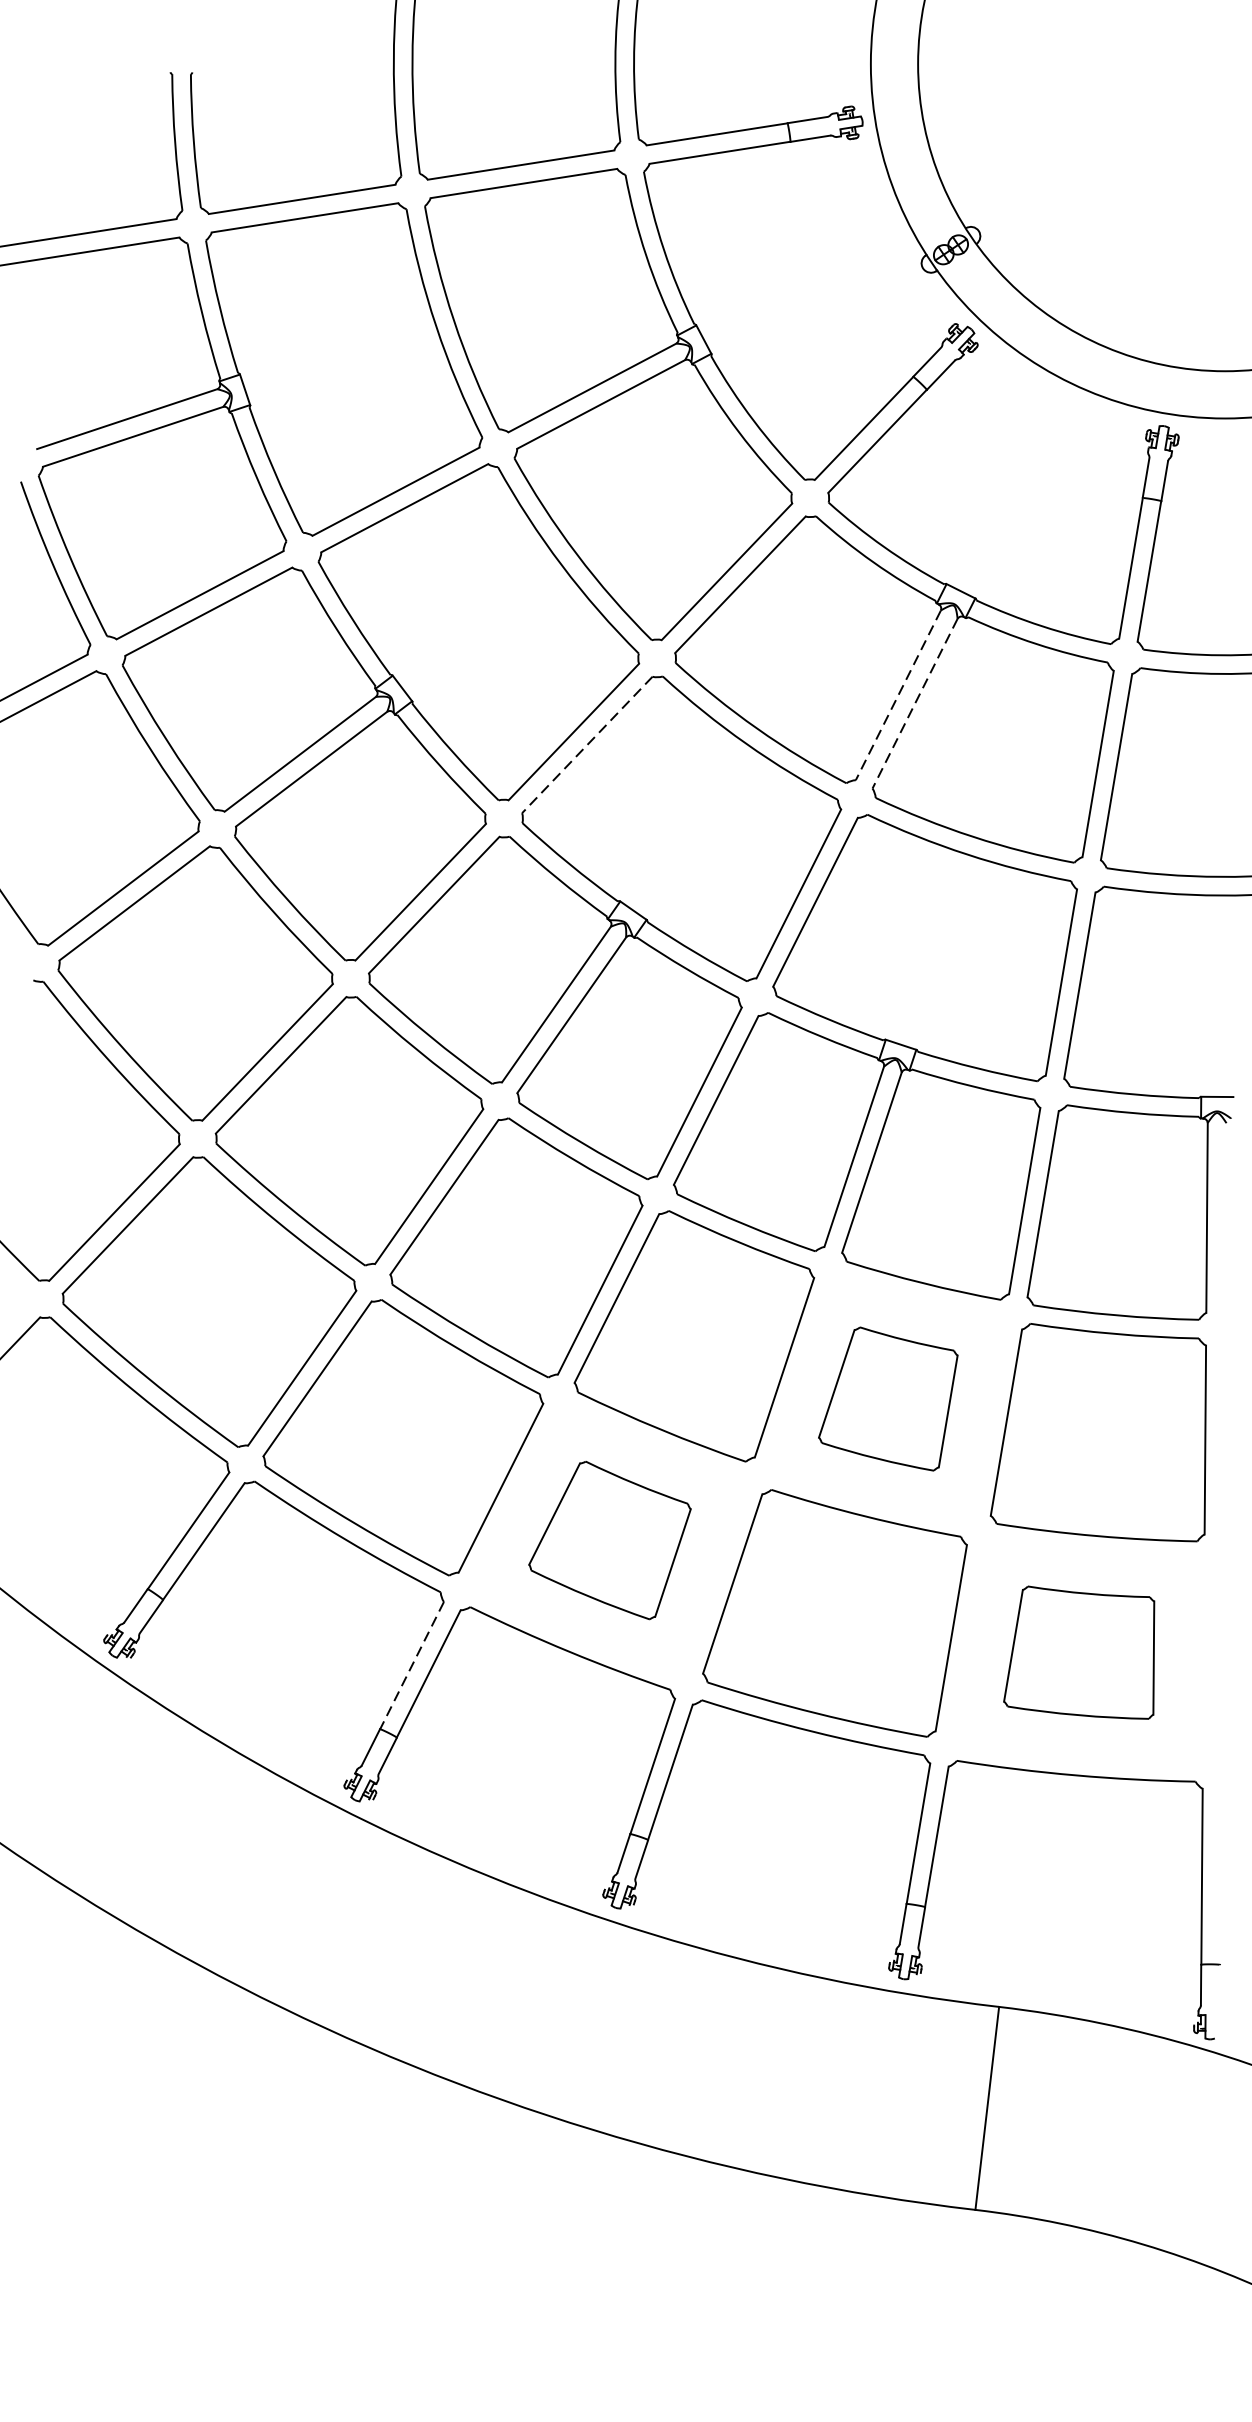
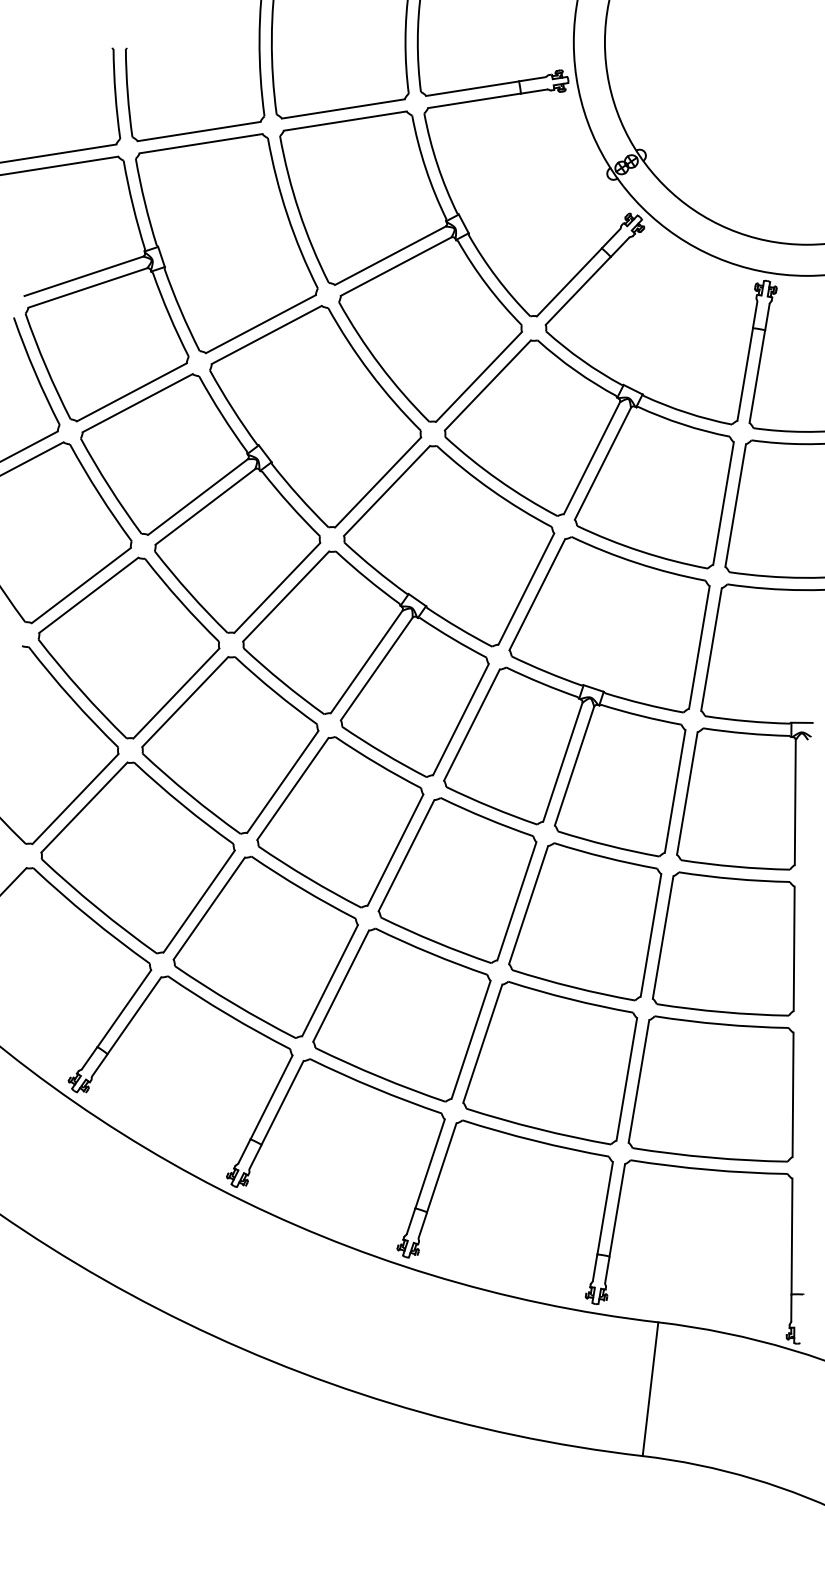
line: (897, 695) -> (591, 458), dashed -> solid
line: (914, 704) -> (602, 464), dashed -> solid
line: (586, 745) -> (386, 491), dashed -> solid
part: (888, 1398) -> (585, 921), size x1.67
part: (609, 1539) -> (401, 1014), size x1.67
part: (1078, 1651) -> (710, 1088), size x1.67
line: (411, 1665) -> (271, 1097), dashed -> solid

